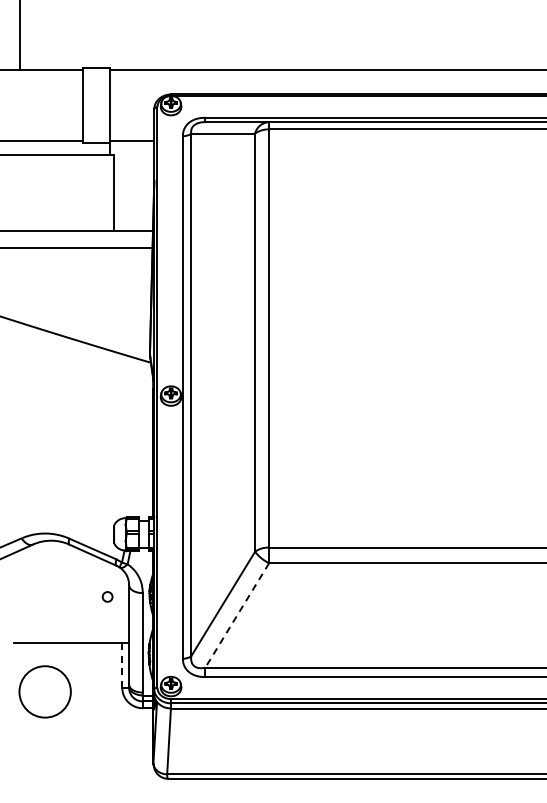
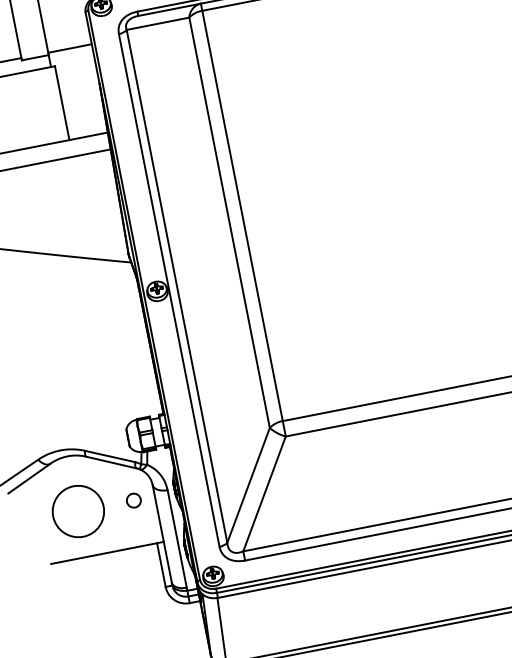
circle: (107, 596) -> (133, 500), size x1.43
line: (236, 615) -> (263, 494), dashed -> solid
line: (122, 664) -> (161, 564), dashed -> solid
circle: (44, 691) -> (77, 511), moved

